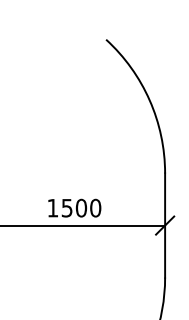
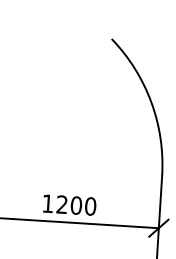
text: (66, 207) -> (61, 203), 1500 -> 1200

